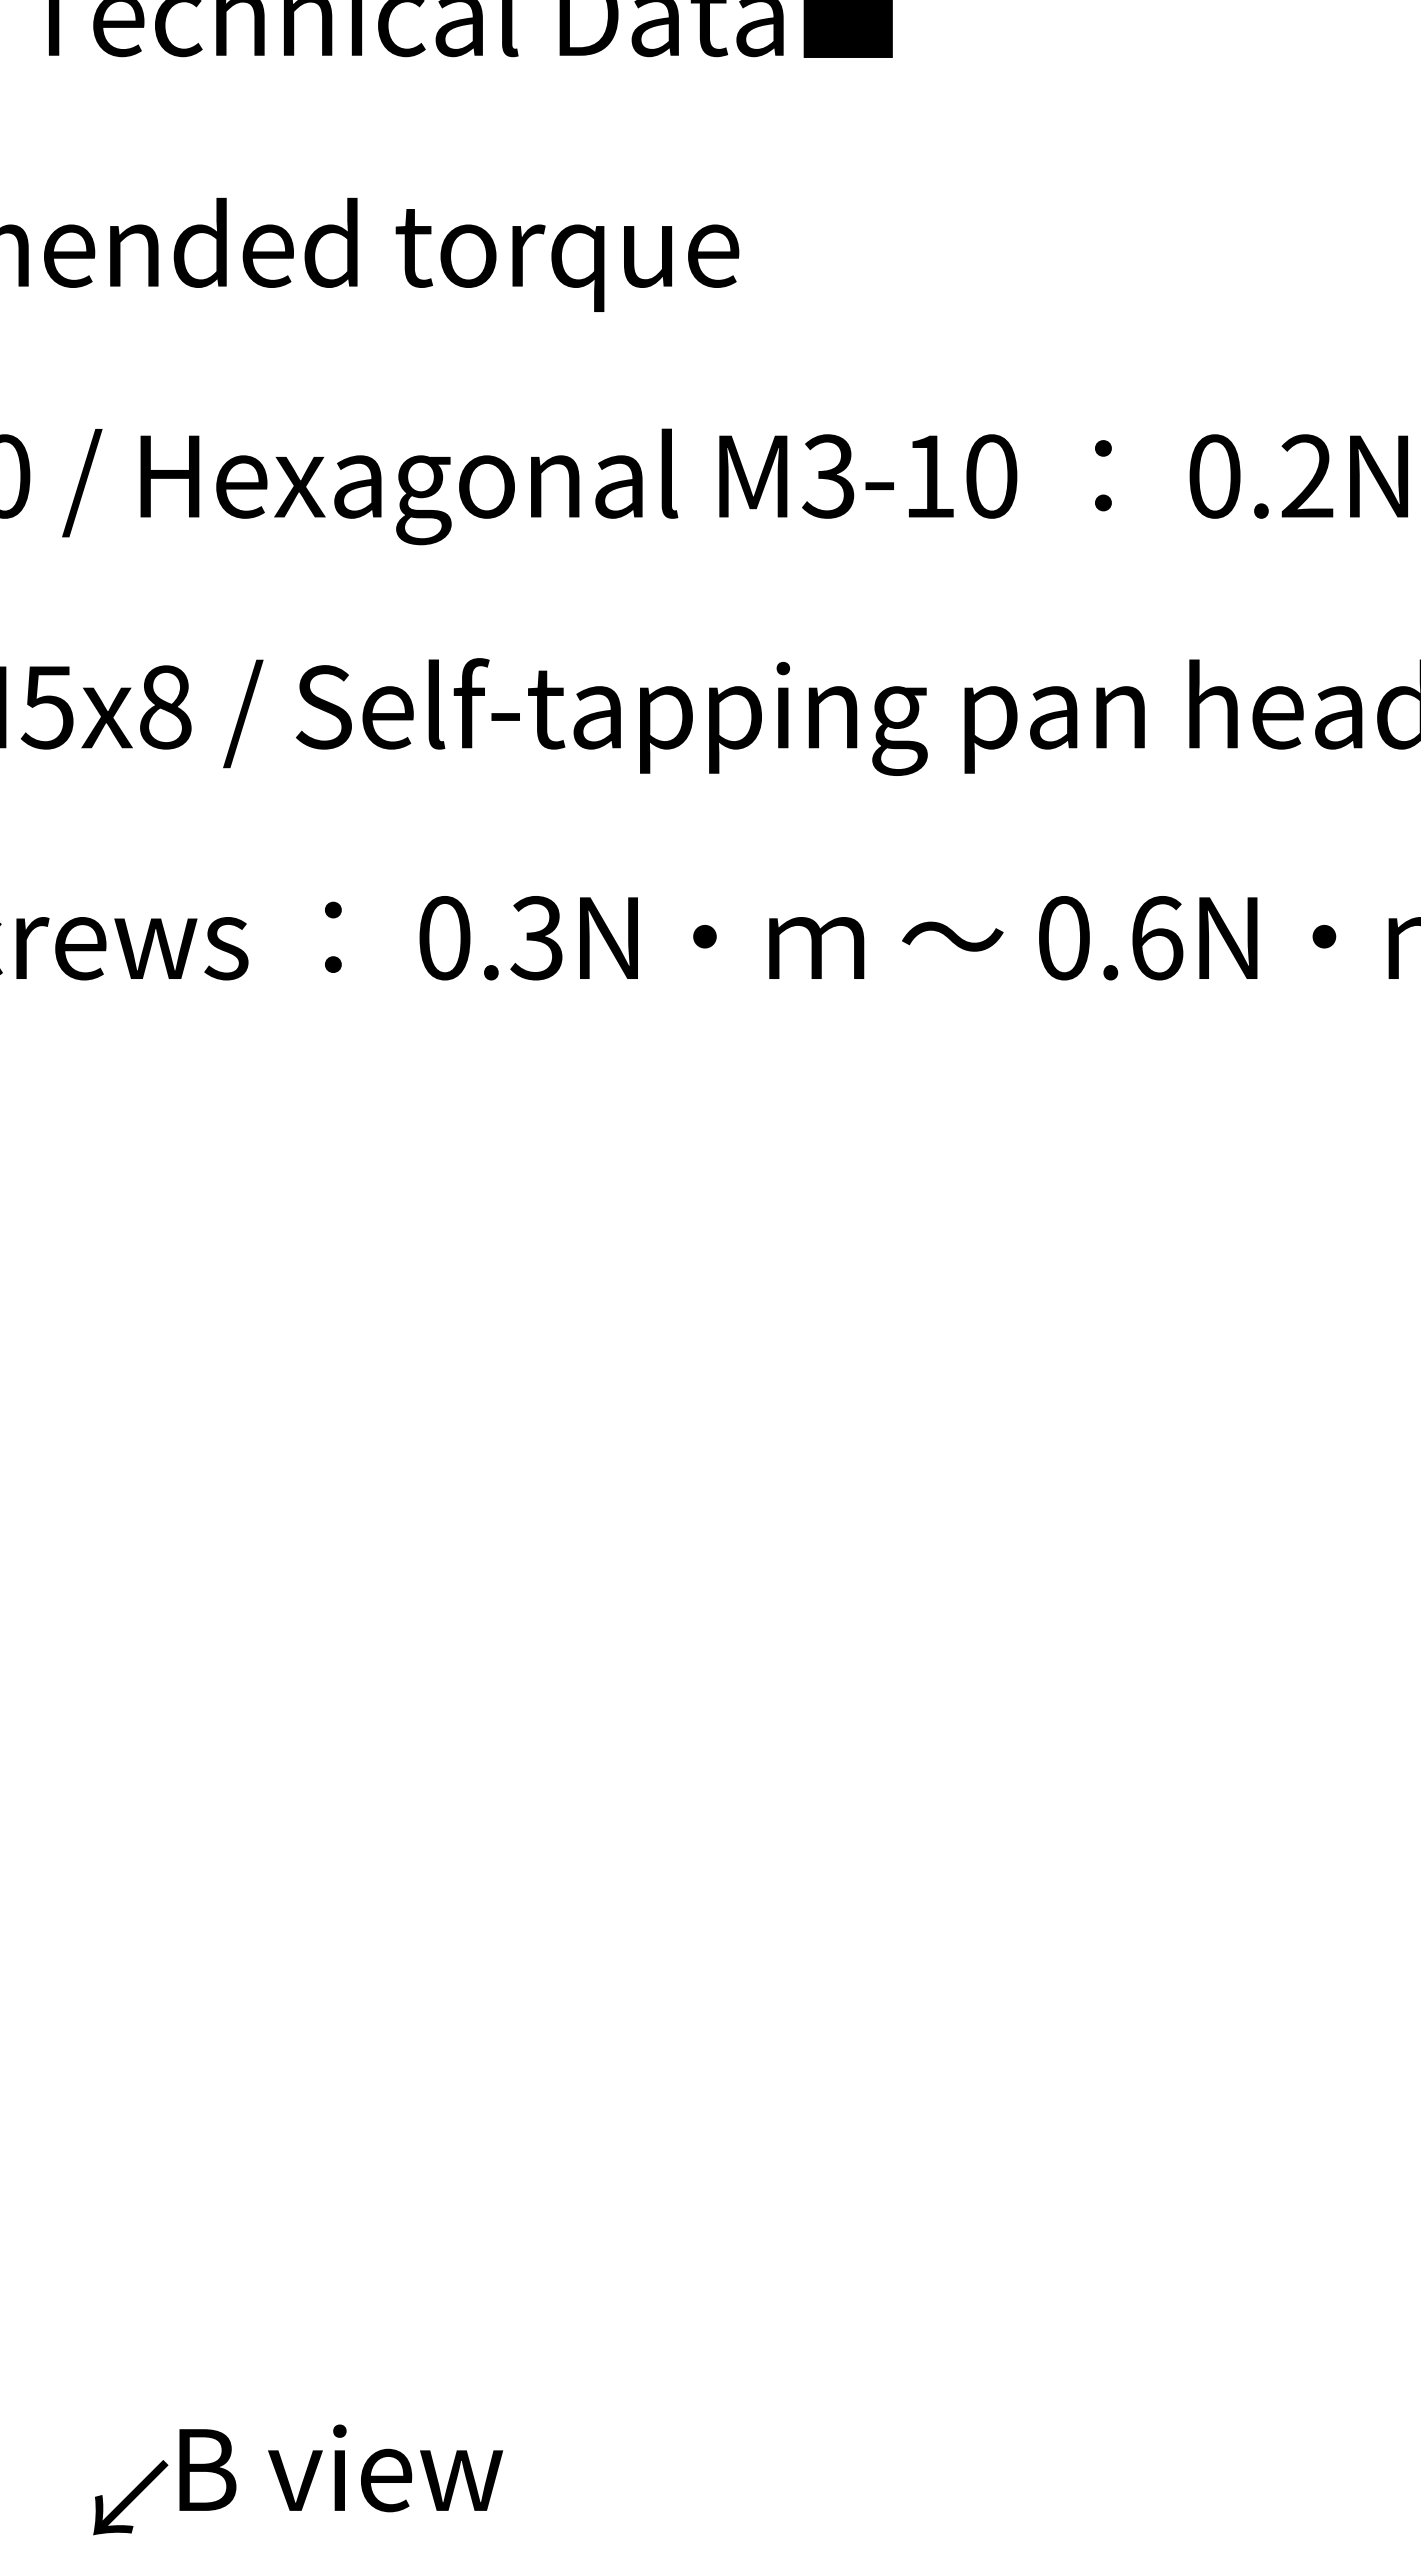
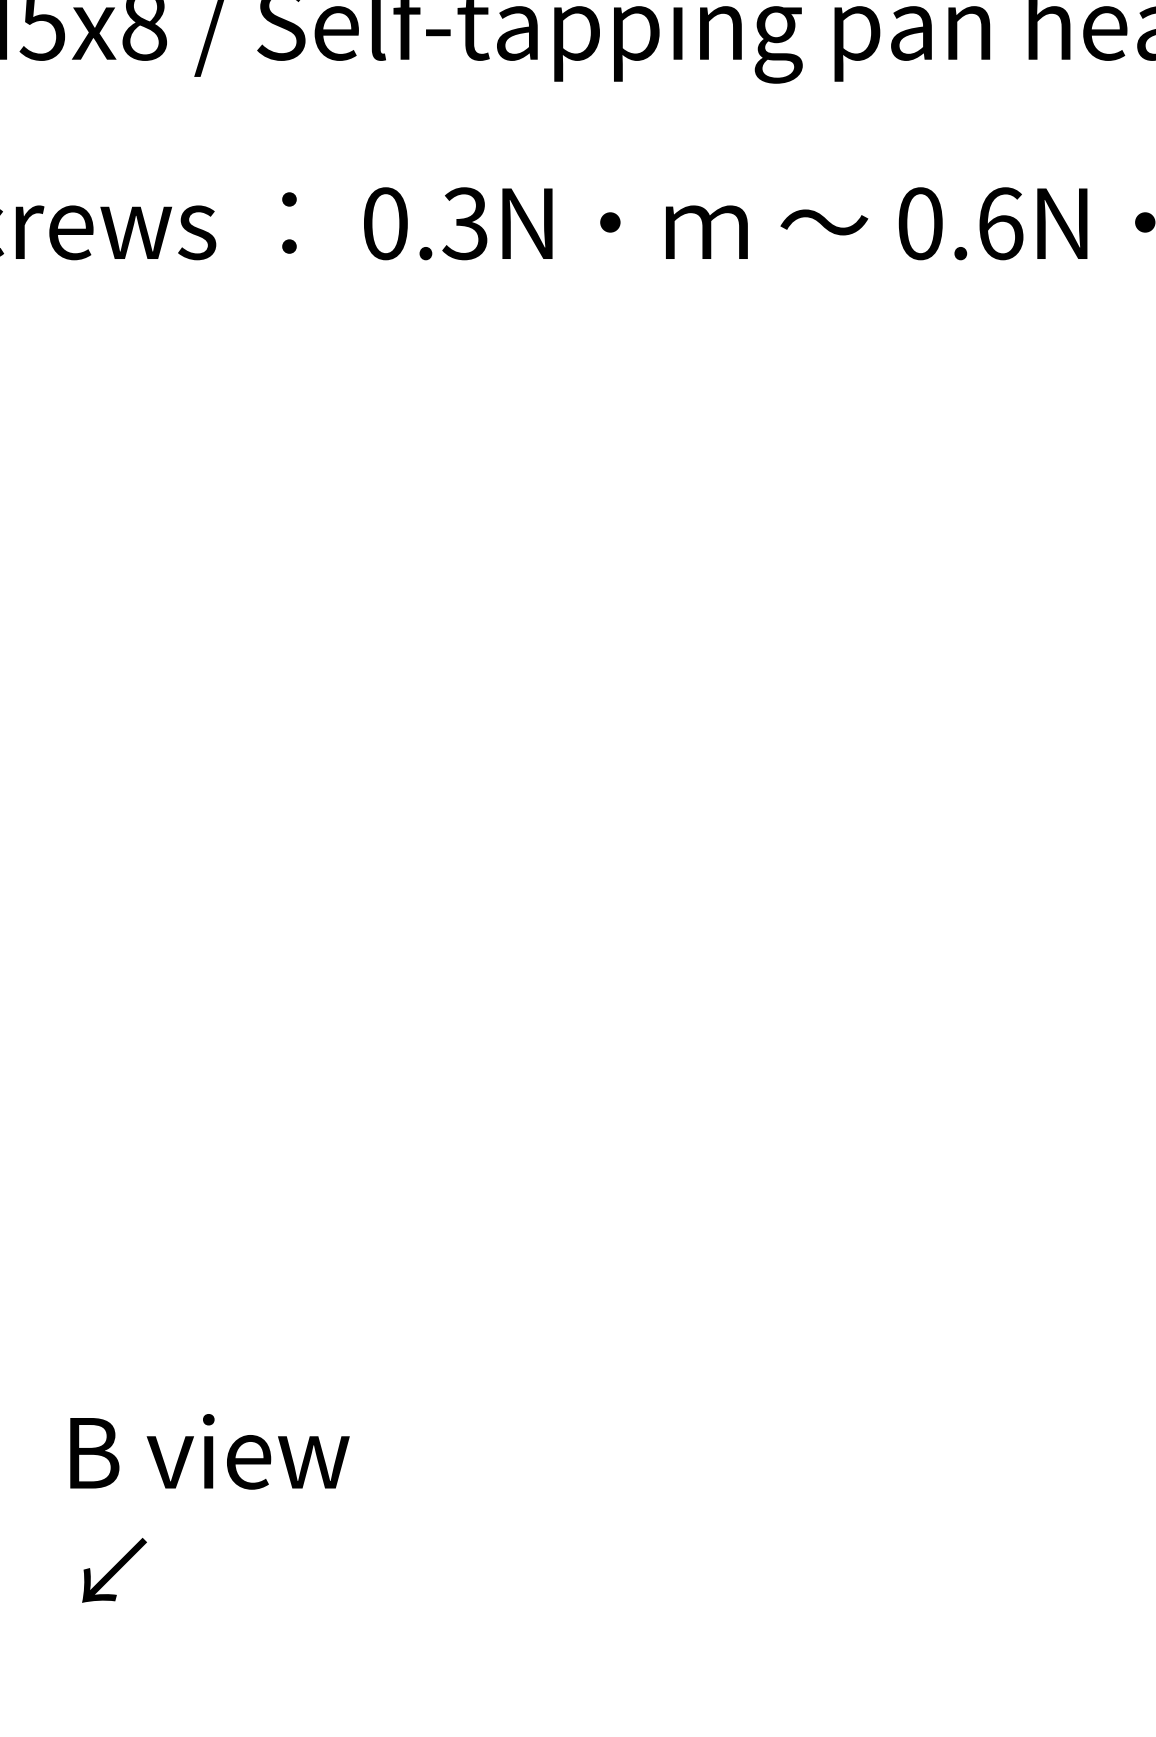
text: (341, 2468) -> (210, 1451), moved

